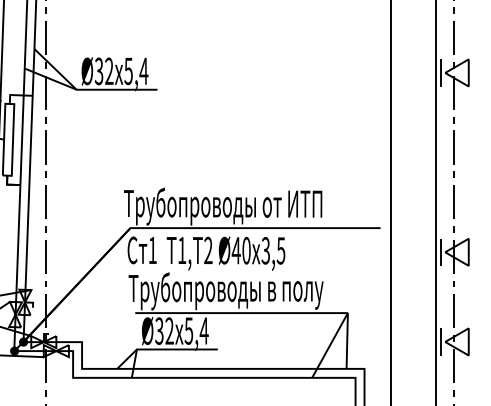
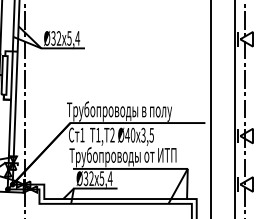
text: (291, 206) -> (157, 111), Трубопроводы от ИТП -> Трубопроводы в полу
text: (297, 291) -> (160, 157), Трубопроводы в полу -> Трубопроводы от ИТП

